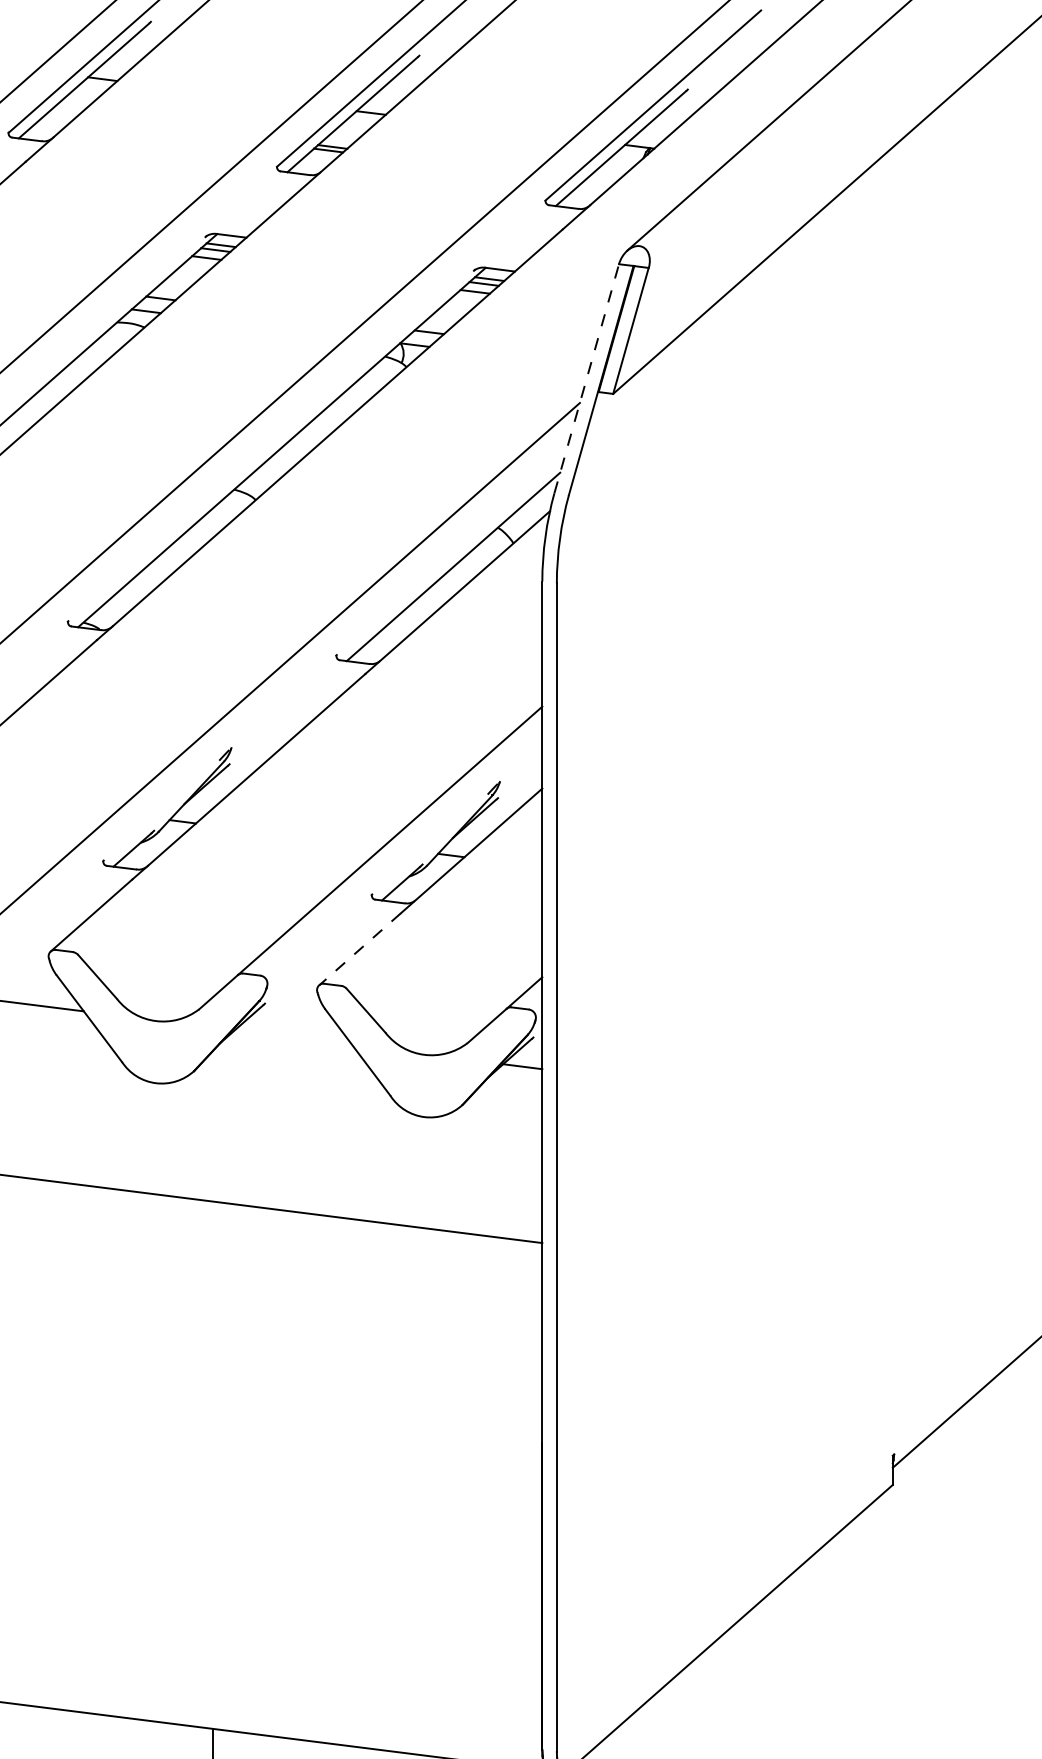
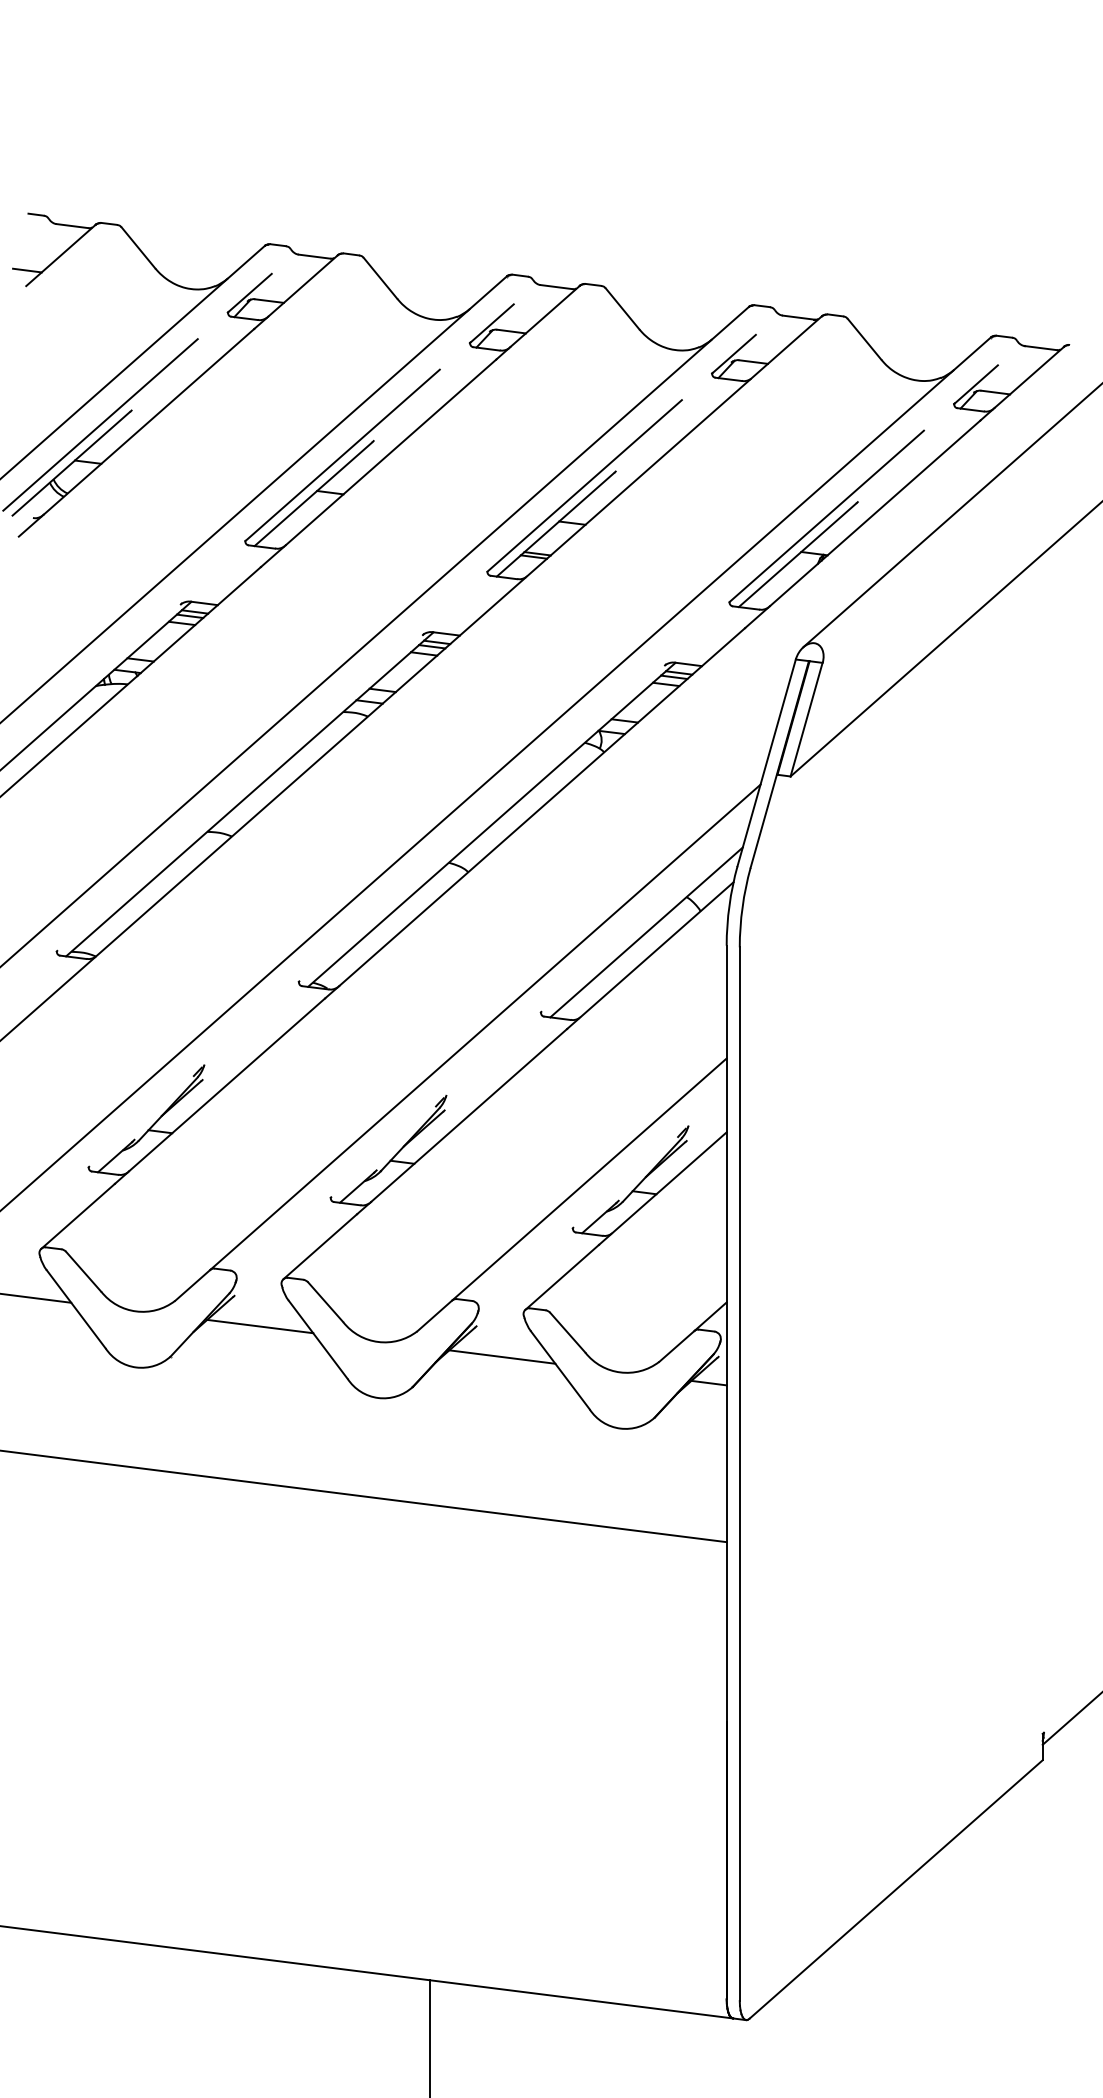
line: (586, 378) -> (766, 762), dashed -> solid
line: (359, 949) -> (561, 1277), dashed -> solid
line: (293, 1037) -> (502, 1356), added

